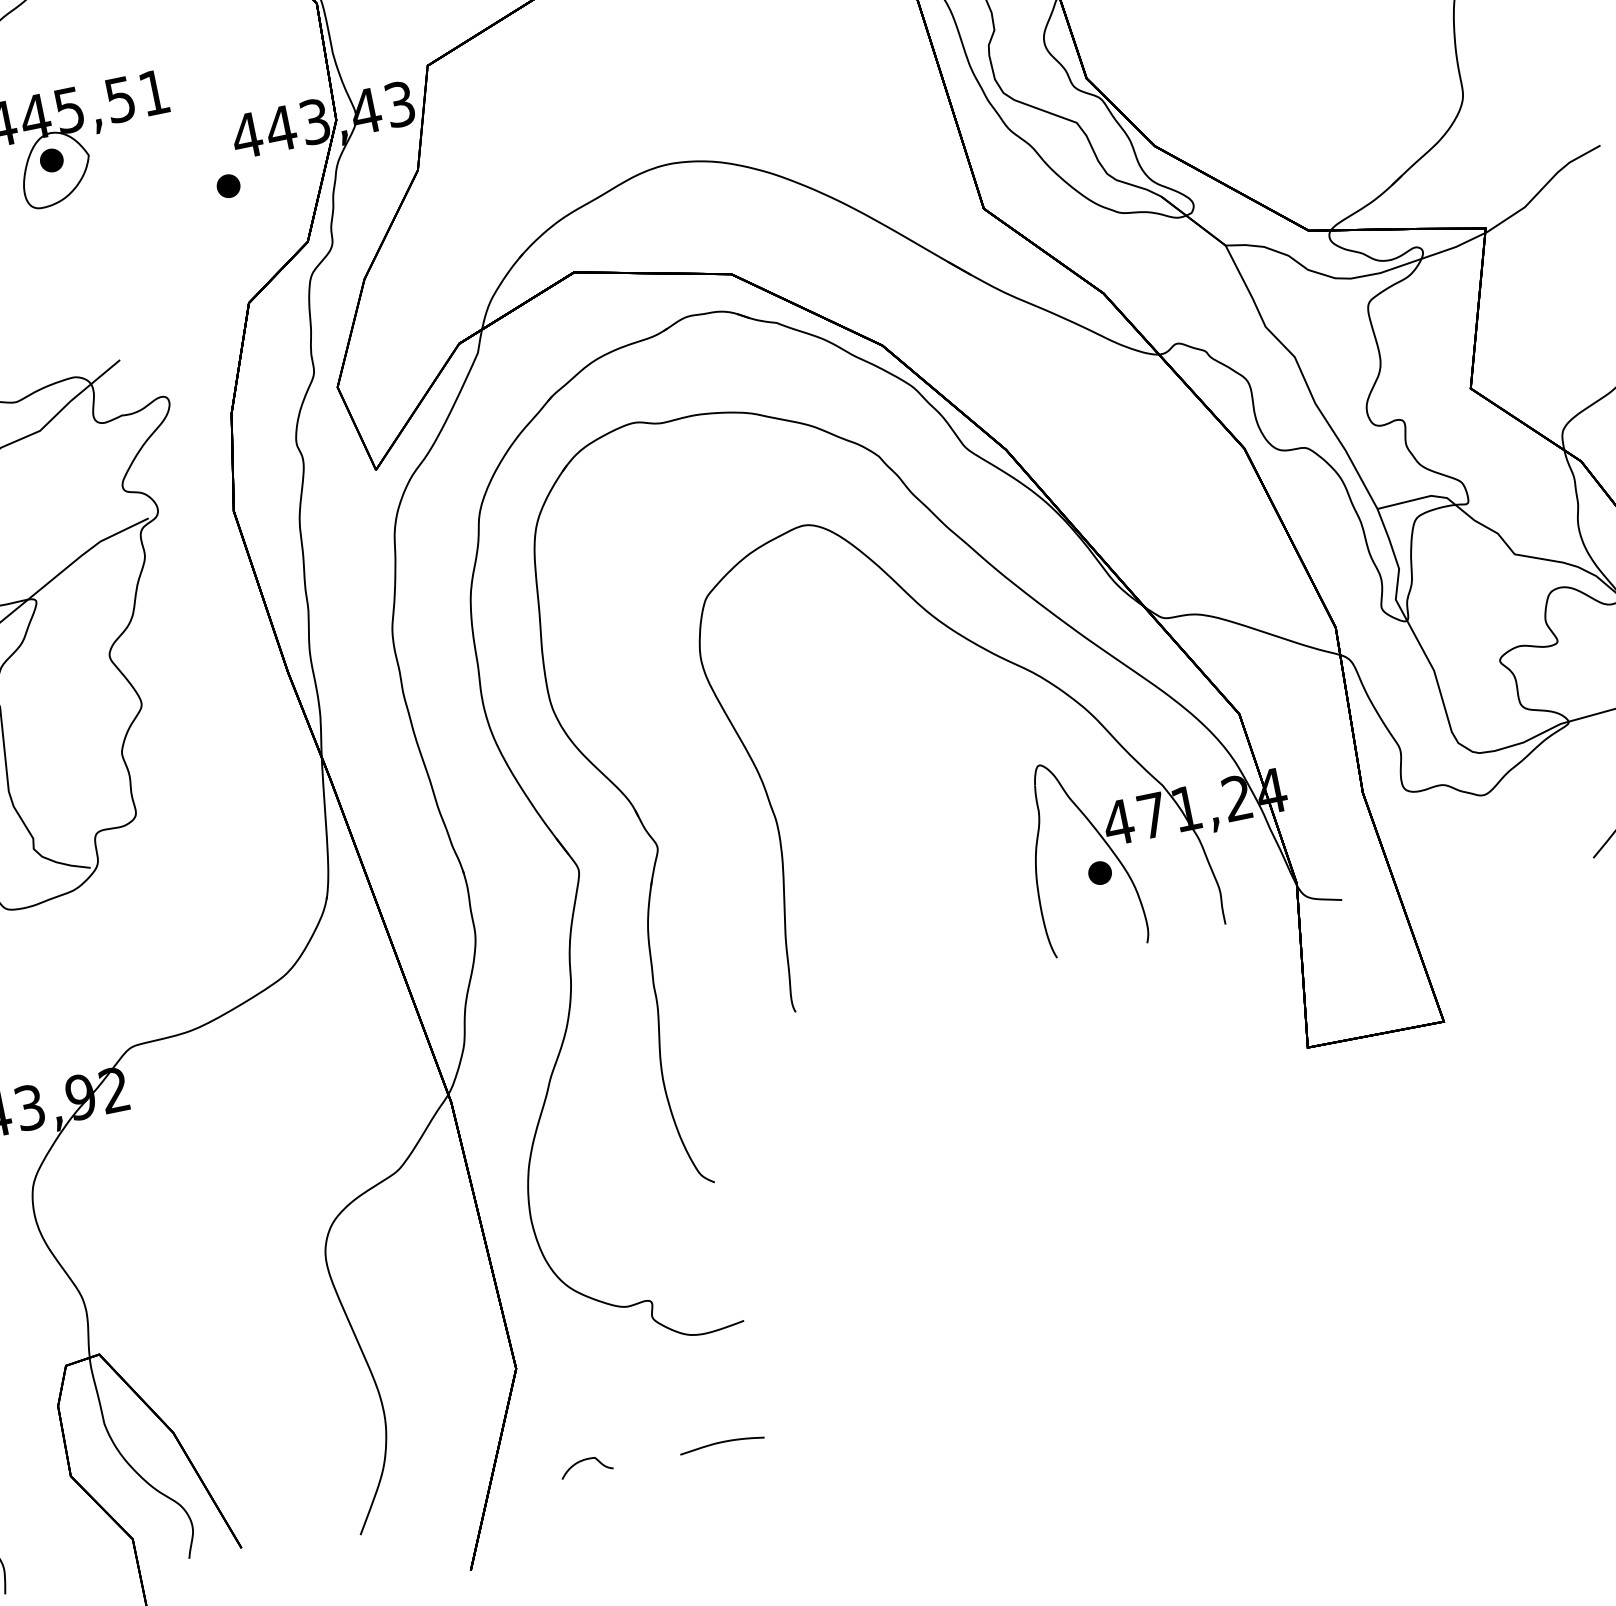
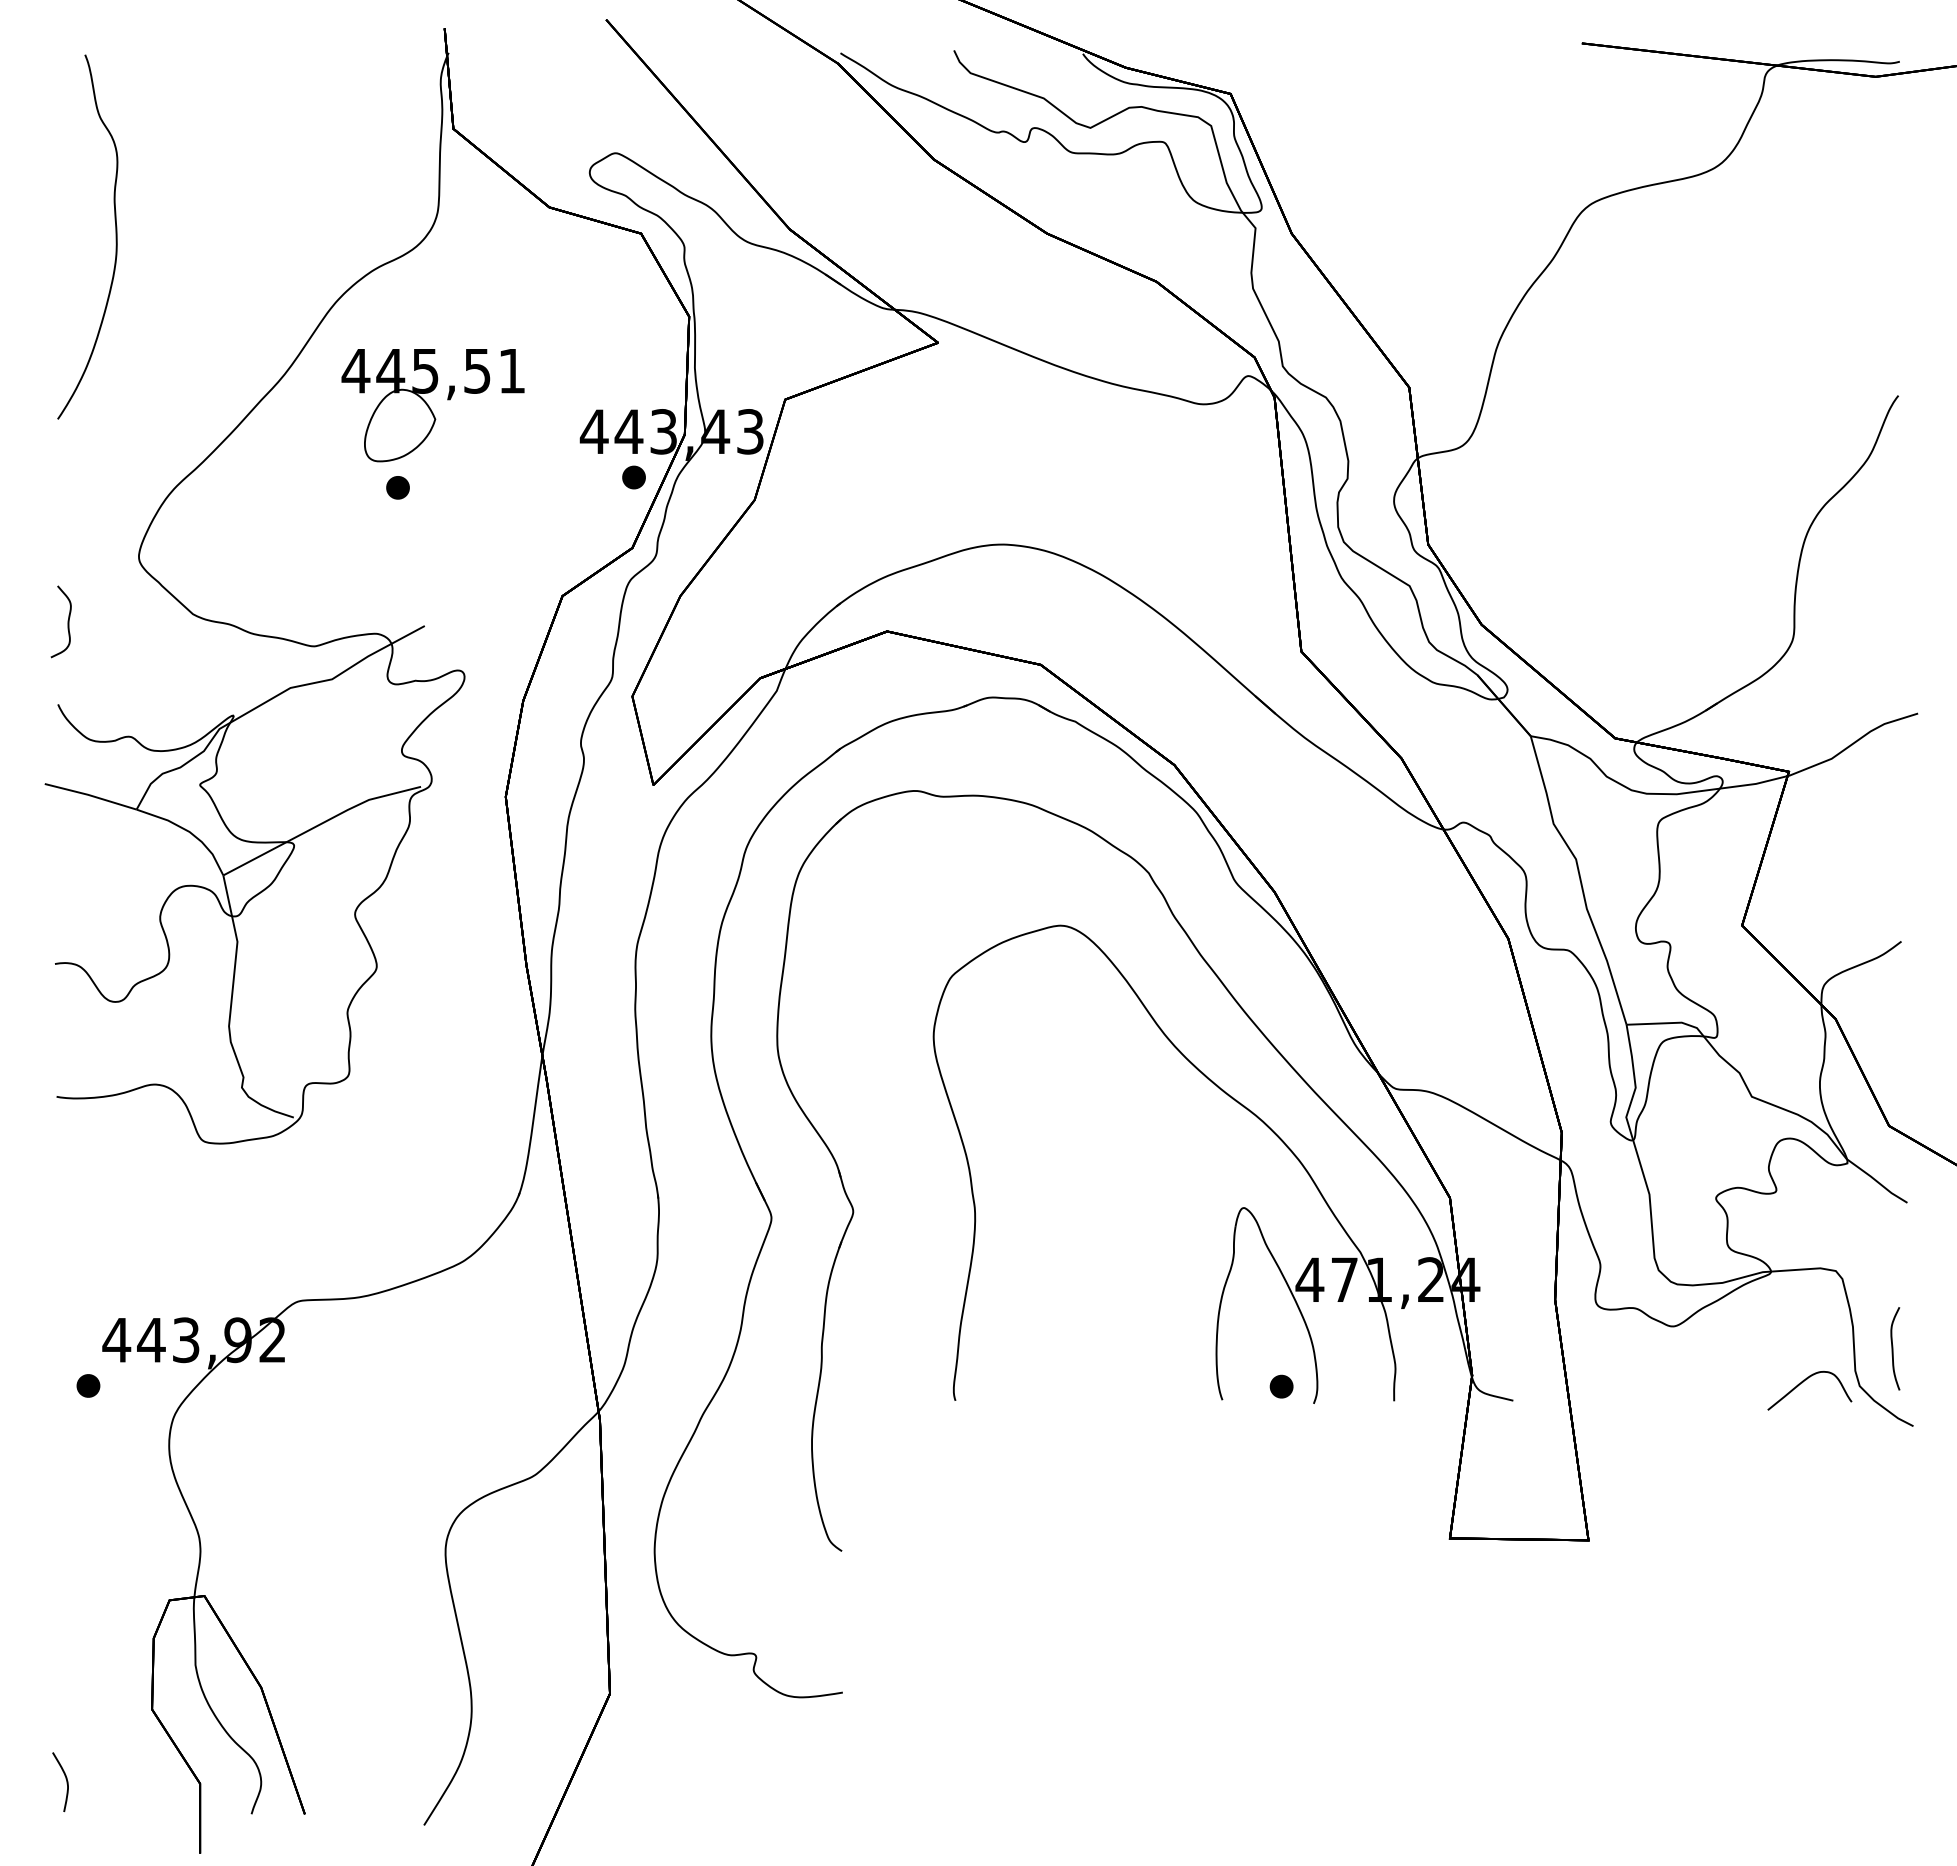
part: (51, 160) -> (397, 487), moved
part: (228, 186) -> (633, 477), moved
part: (1099, 872) -> (1281, 1386), moved
curve: (721, 1442) -> (796, 1807), removed
curve: (581, 1462) -> (655, 1798), removed

